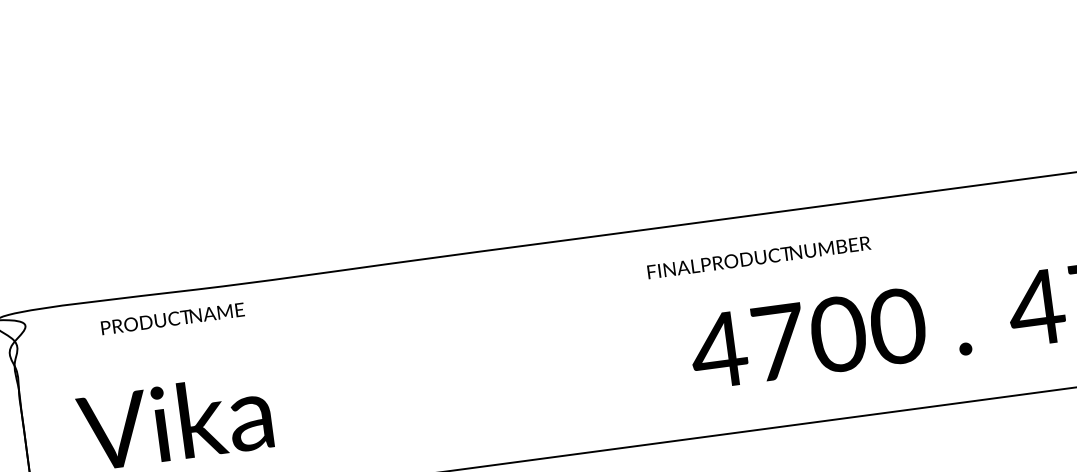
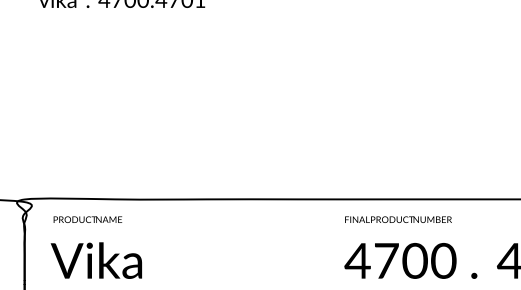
text: (759, 257) -> (398, 219), moved
text: (171, 318) -> (87, 219), moved

